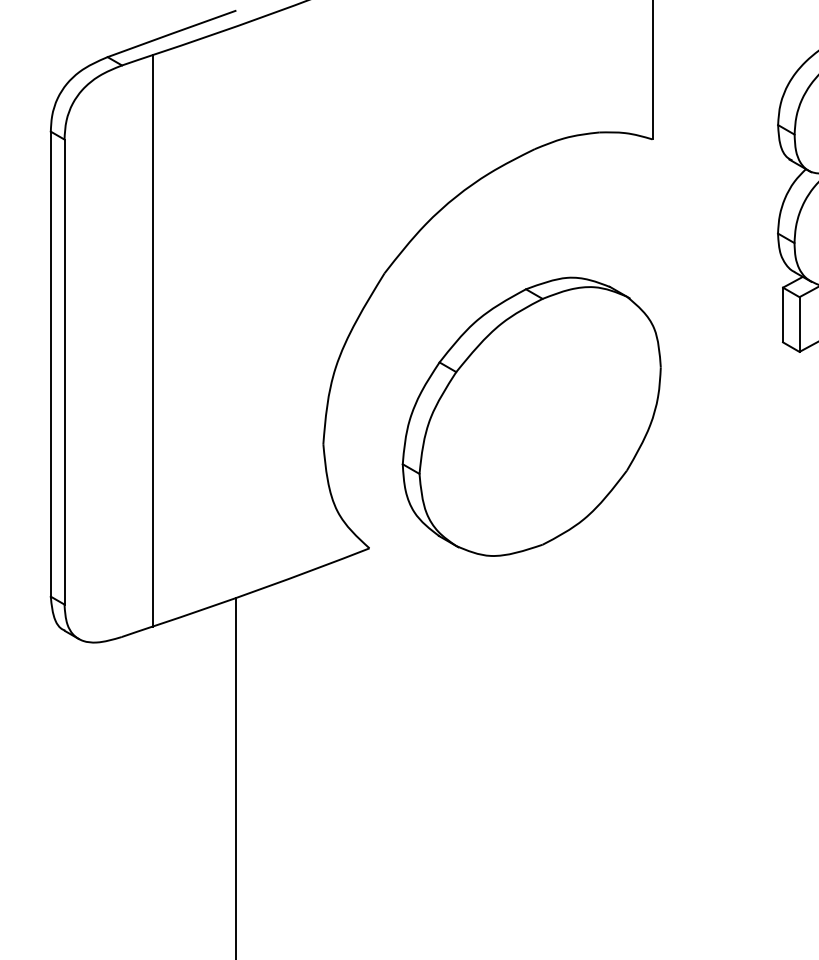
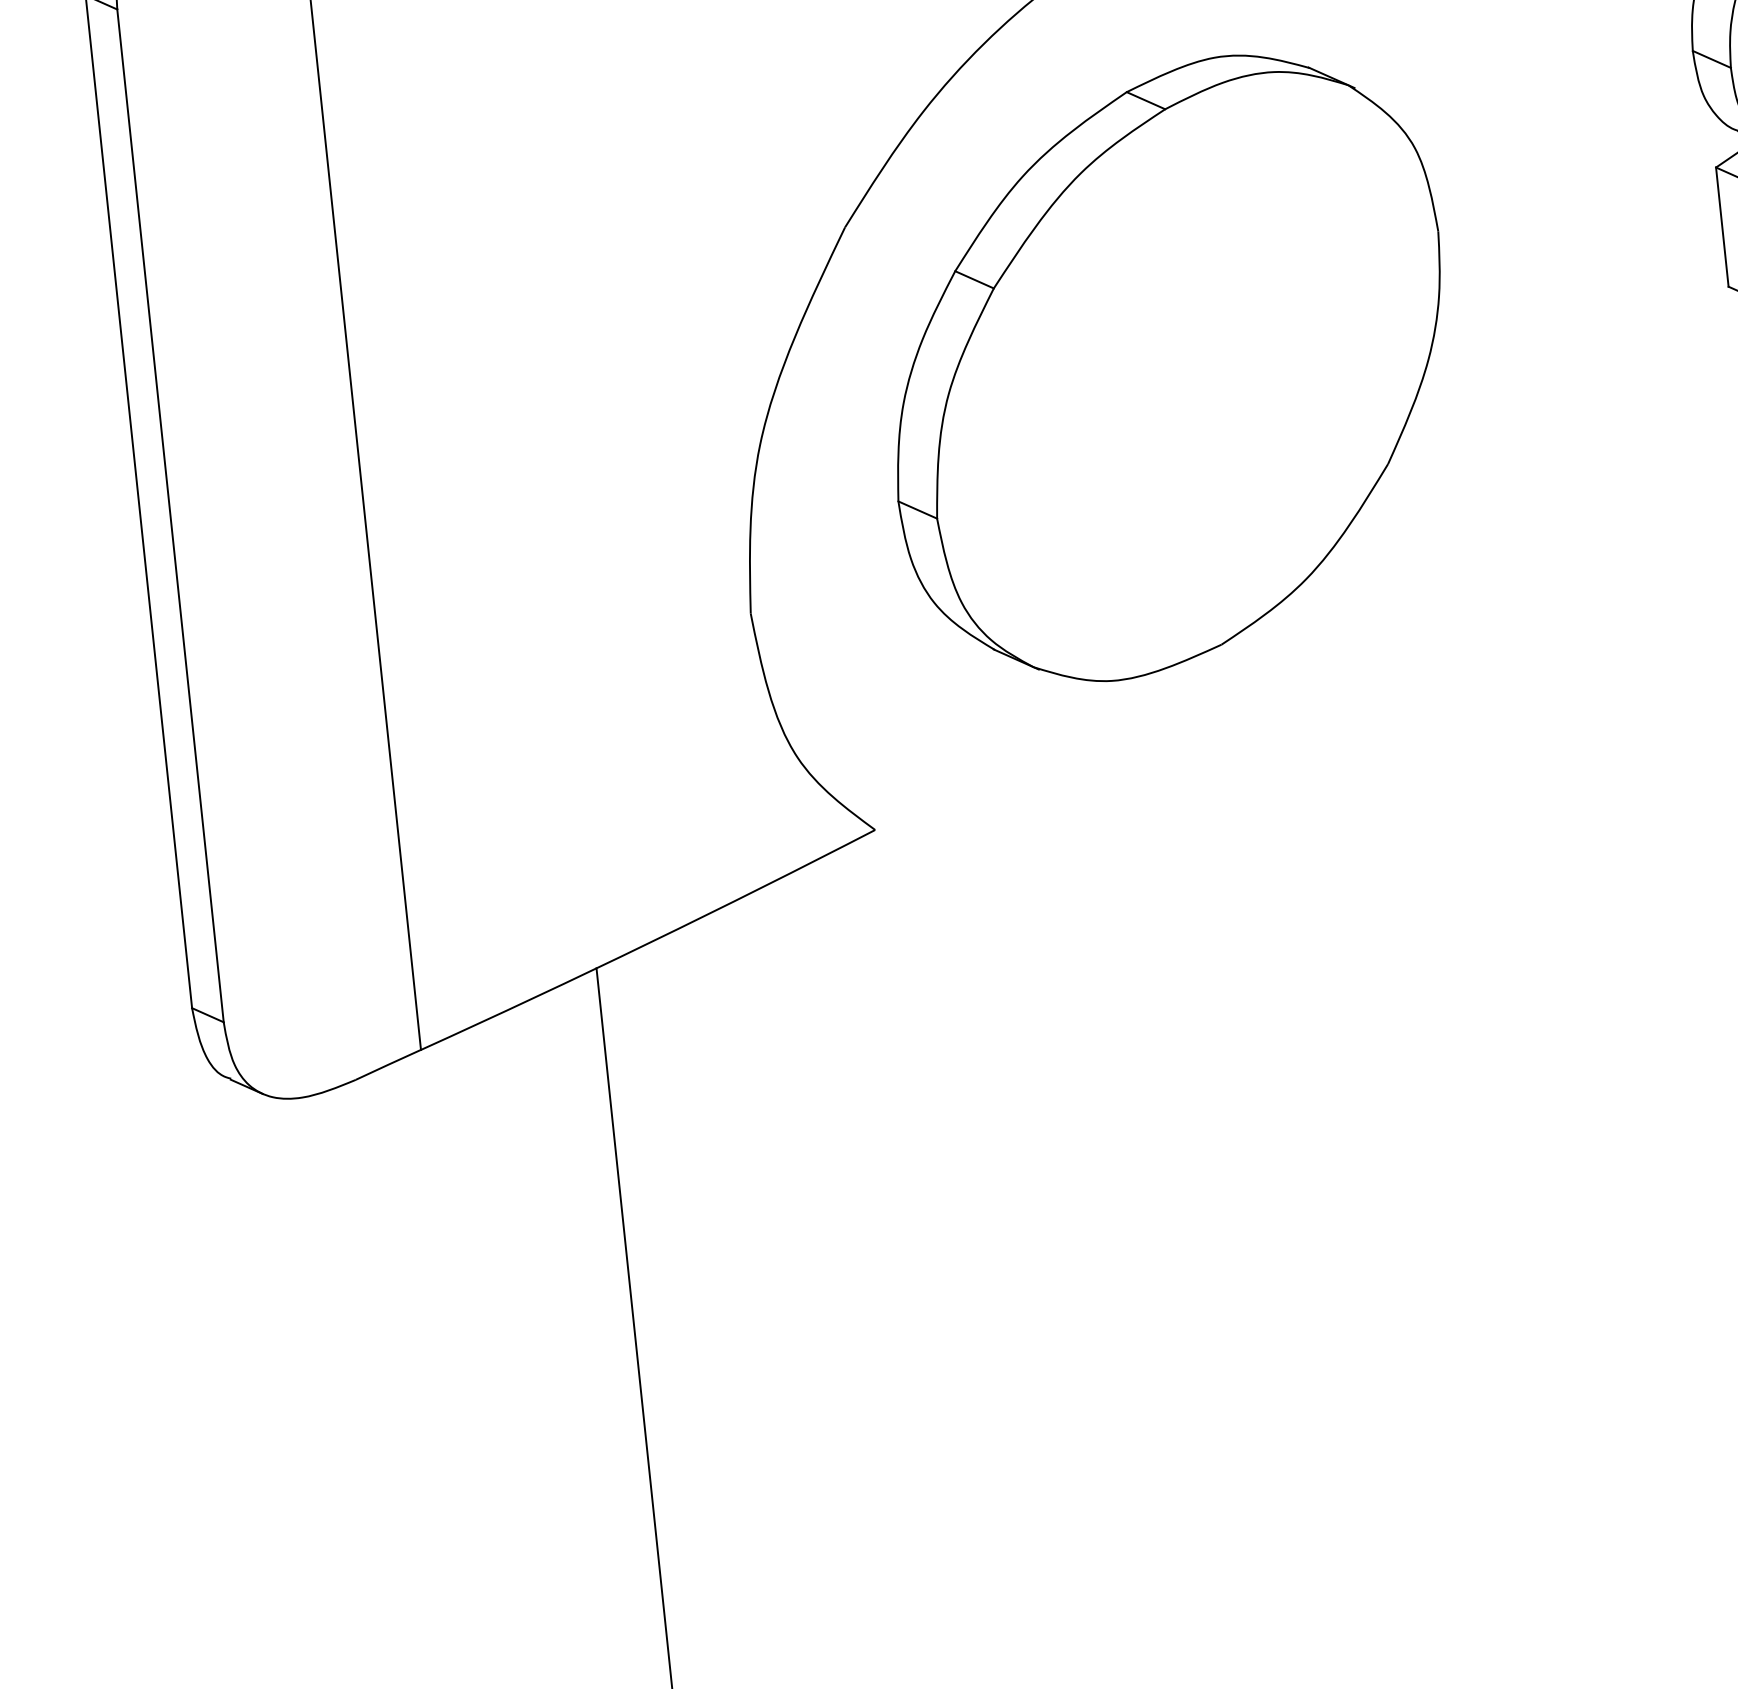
part: (531, 416) -> (1167, 367), moved

